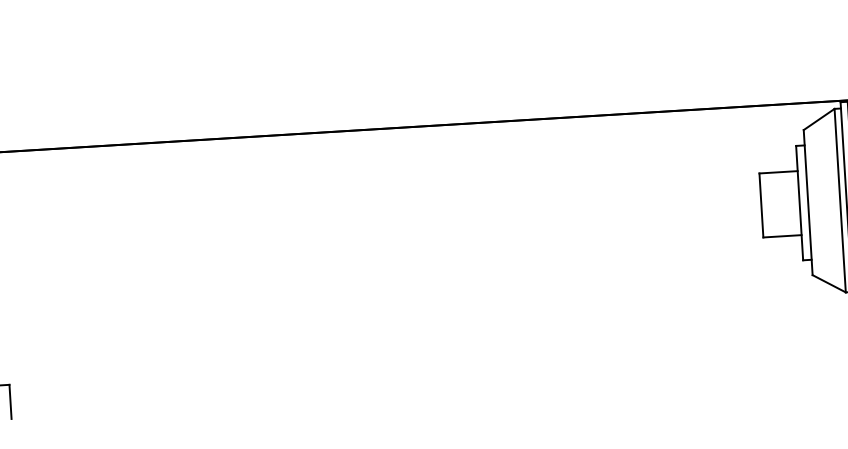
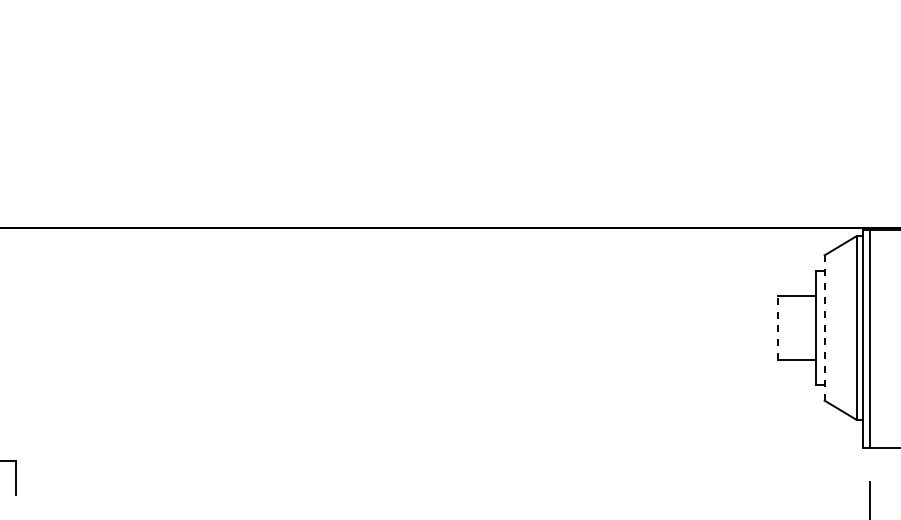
line: (808, 203) -> (824, 328), solid -> dashed
line: (761, 204) -> (777, 327), solid -> dashed

